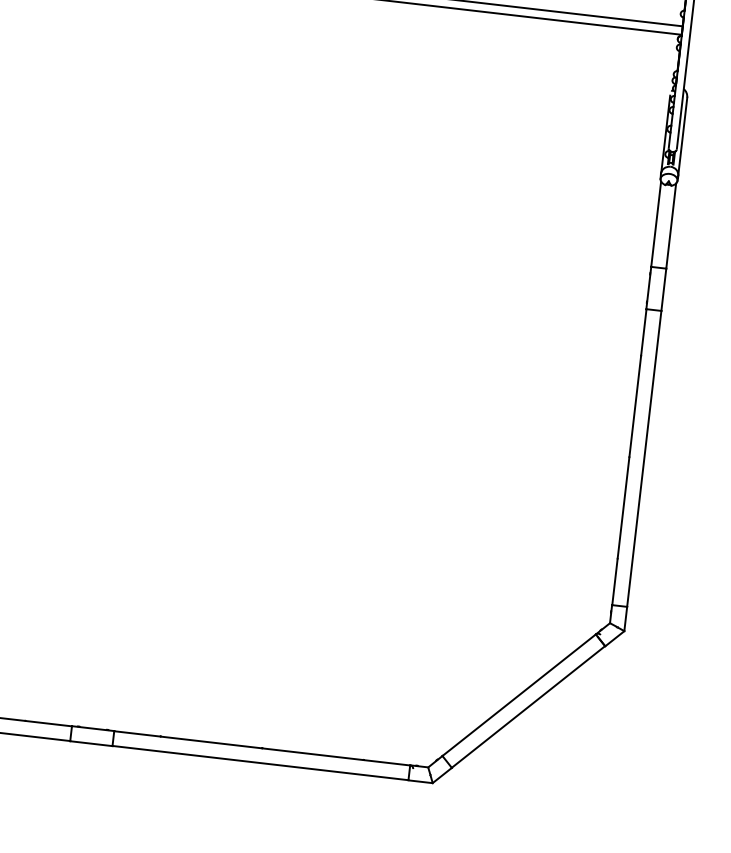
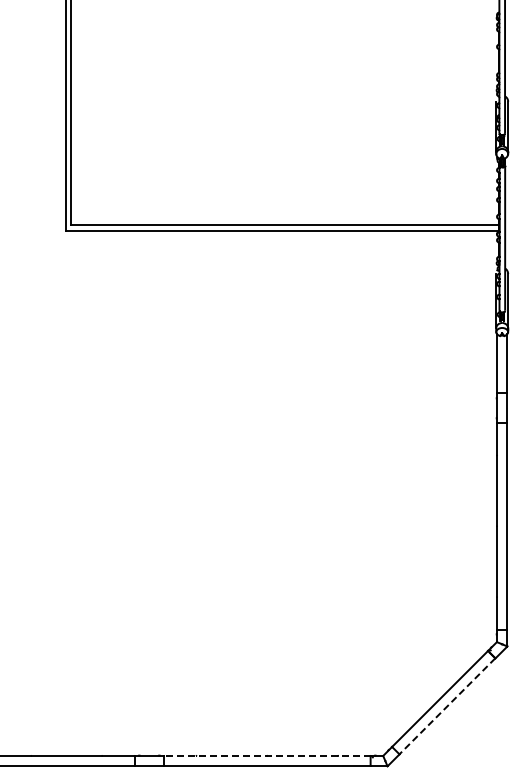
line: (528, 707) -> (447, 706), solid -> dashed
line: (260, 748) -> (266, 756), solid -> dashed

